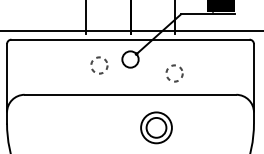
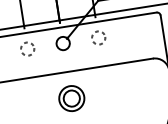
circle: (99, 65) -> (27, 49), moved
circle: (174, 73) -> (98, 37), moved
part: (156, 127) -> (71, 98), moved

